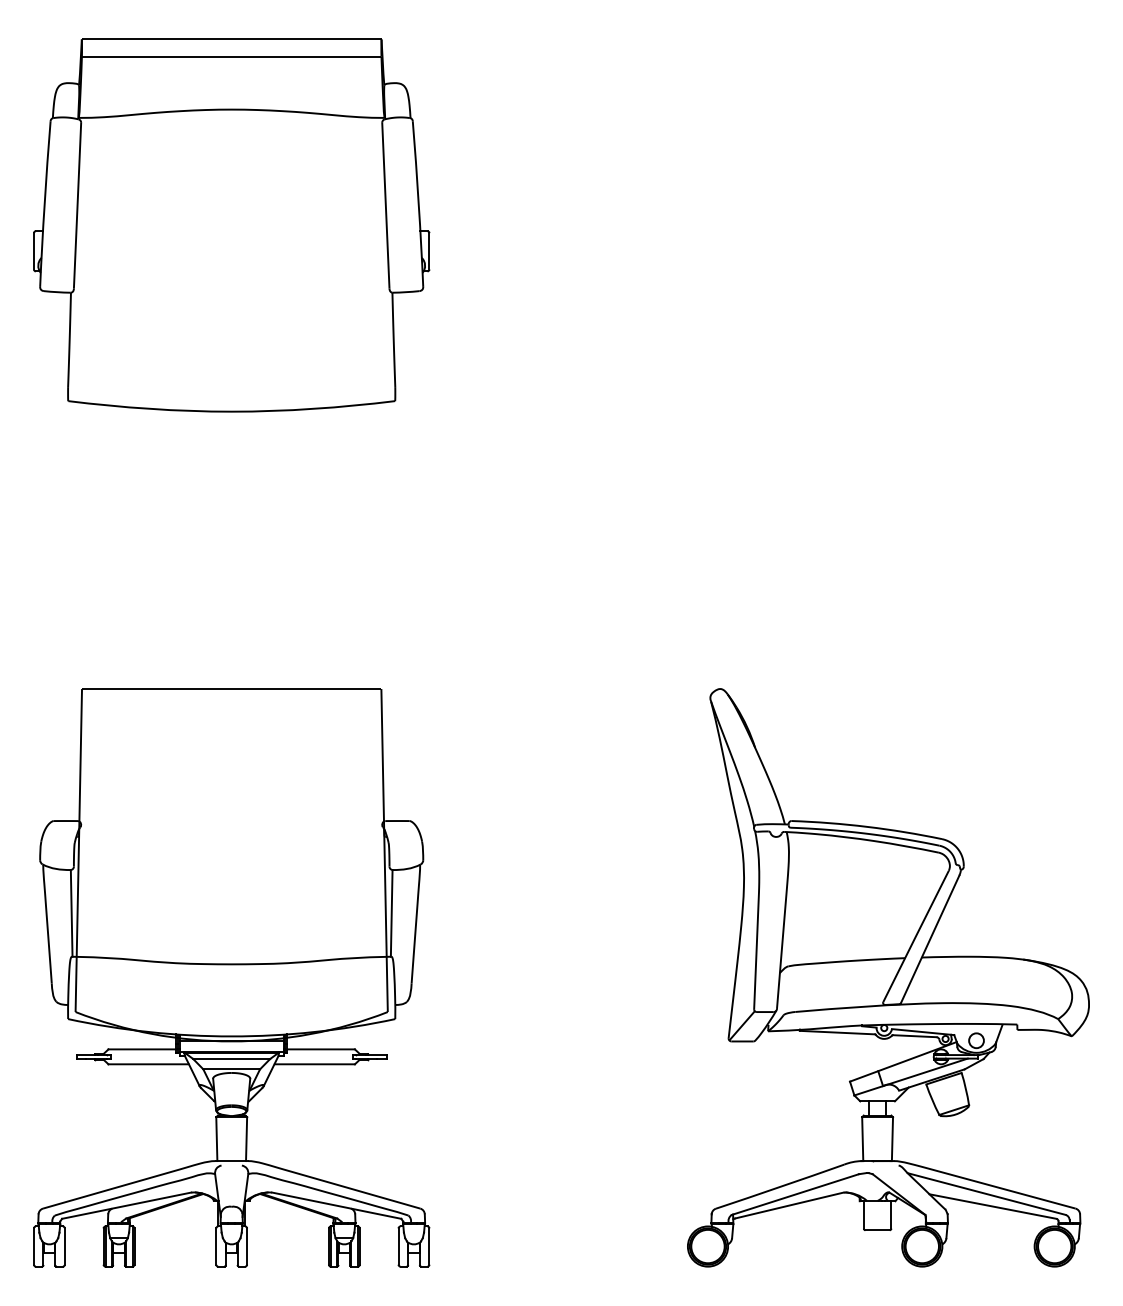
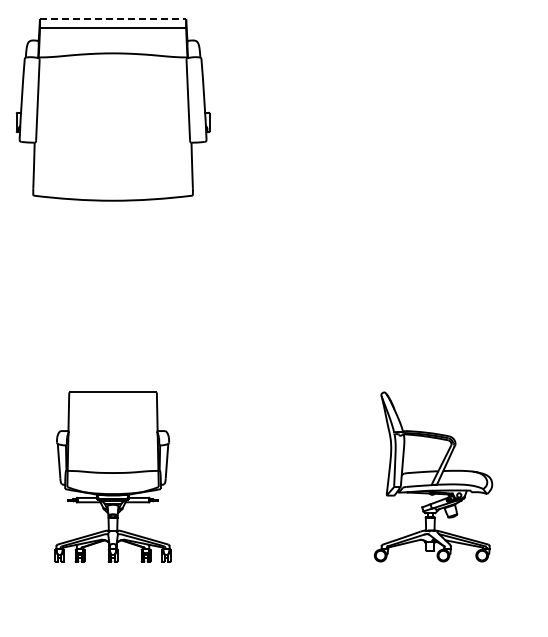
line: (232, 40) -> (113, 19), solid -> dashed
part: (230, 976) -> (112, 476), size x0.6
part: (888, 976) -> (433, 476), size x0.6

